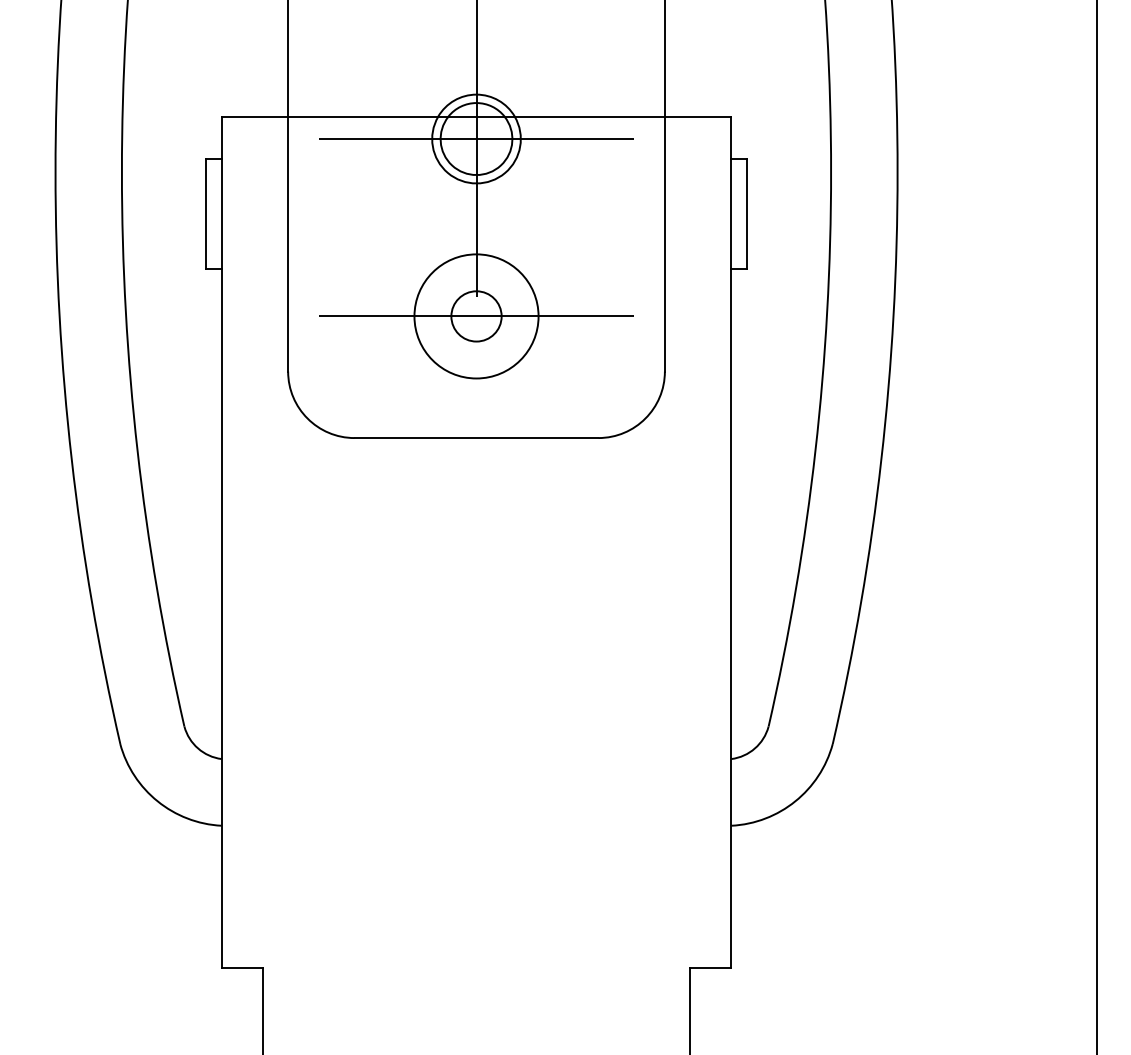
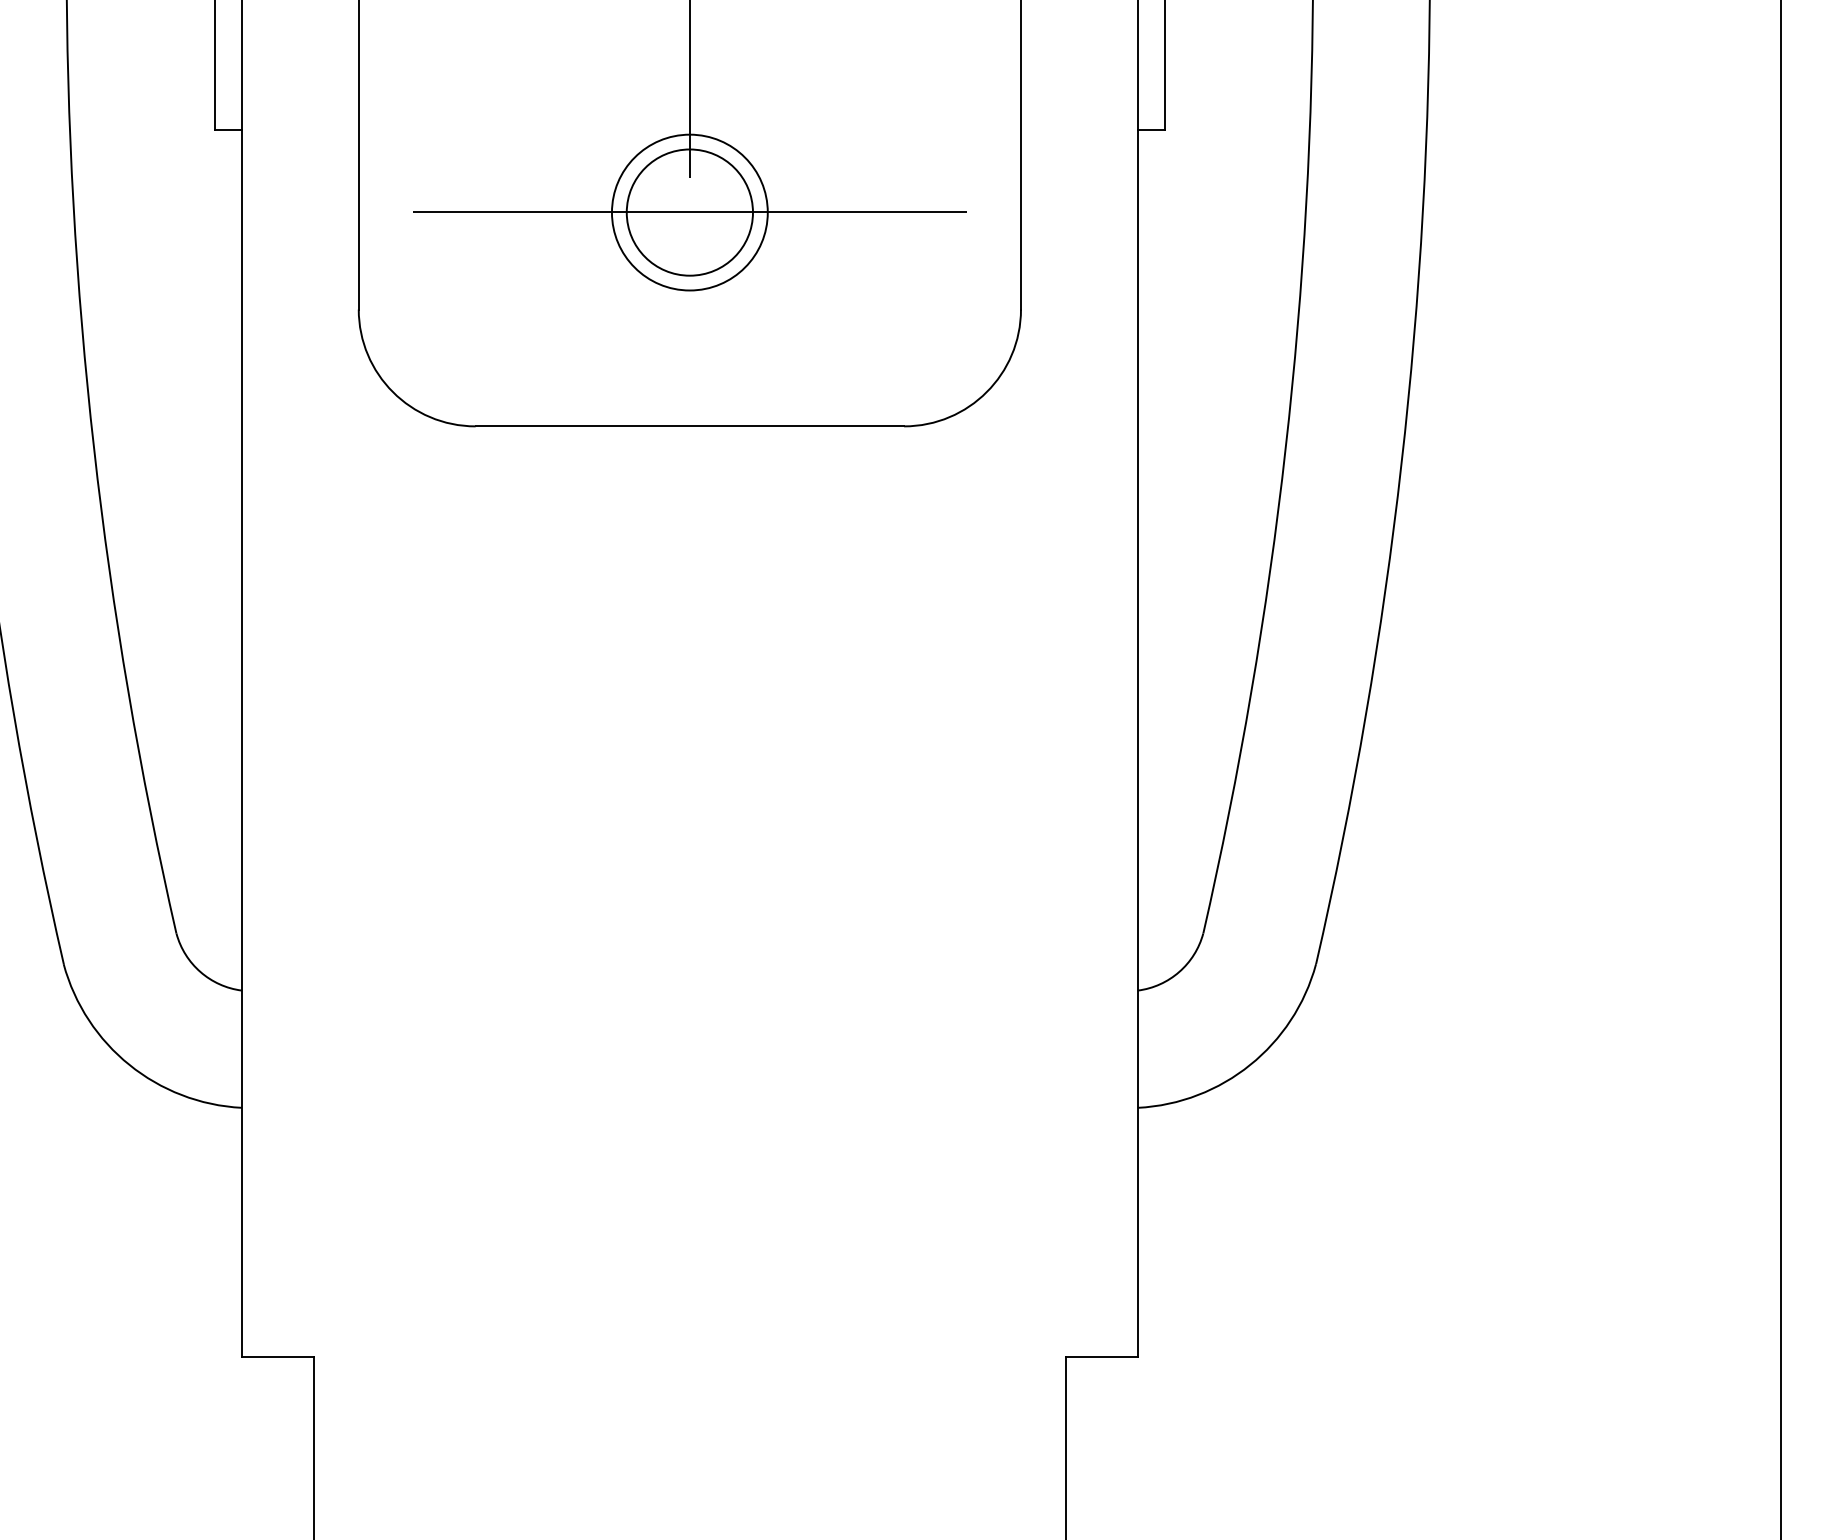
circle: (476, 316) -> (689, 212), size x0.71
circle: (476, 316) -> (689, 212), size x1.43

